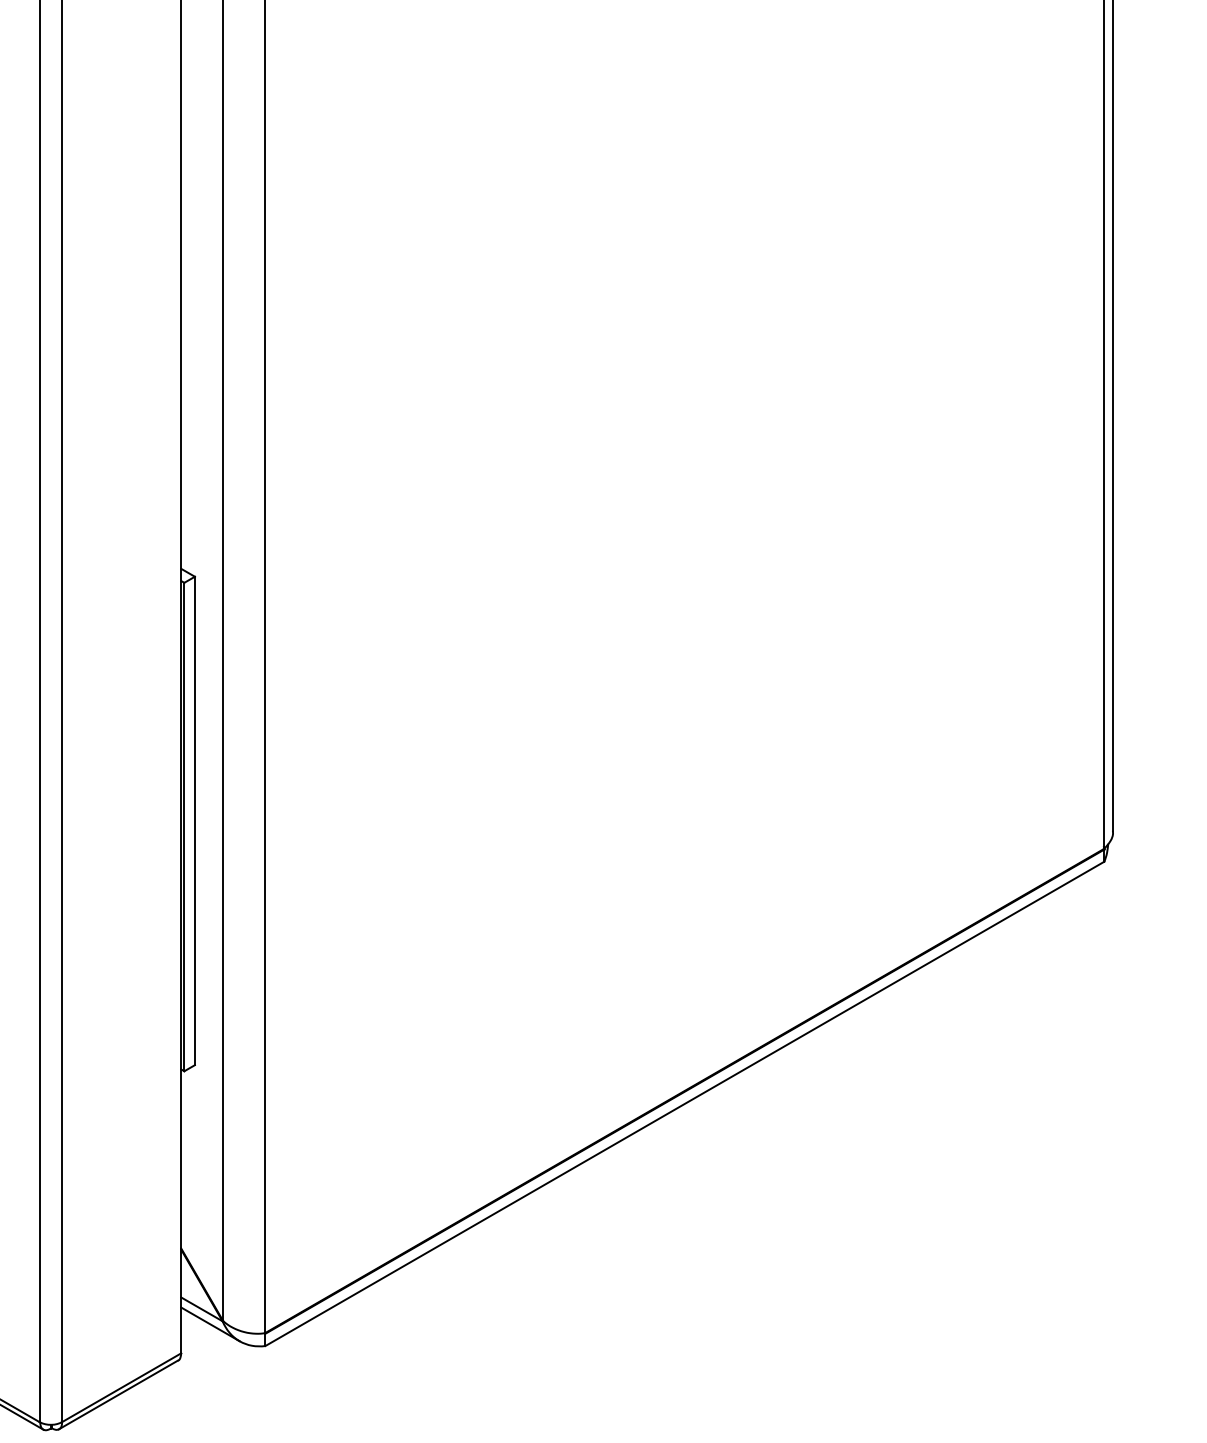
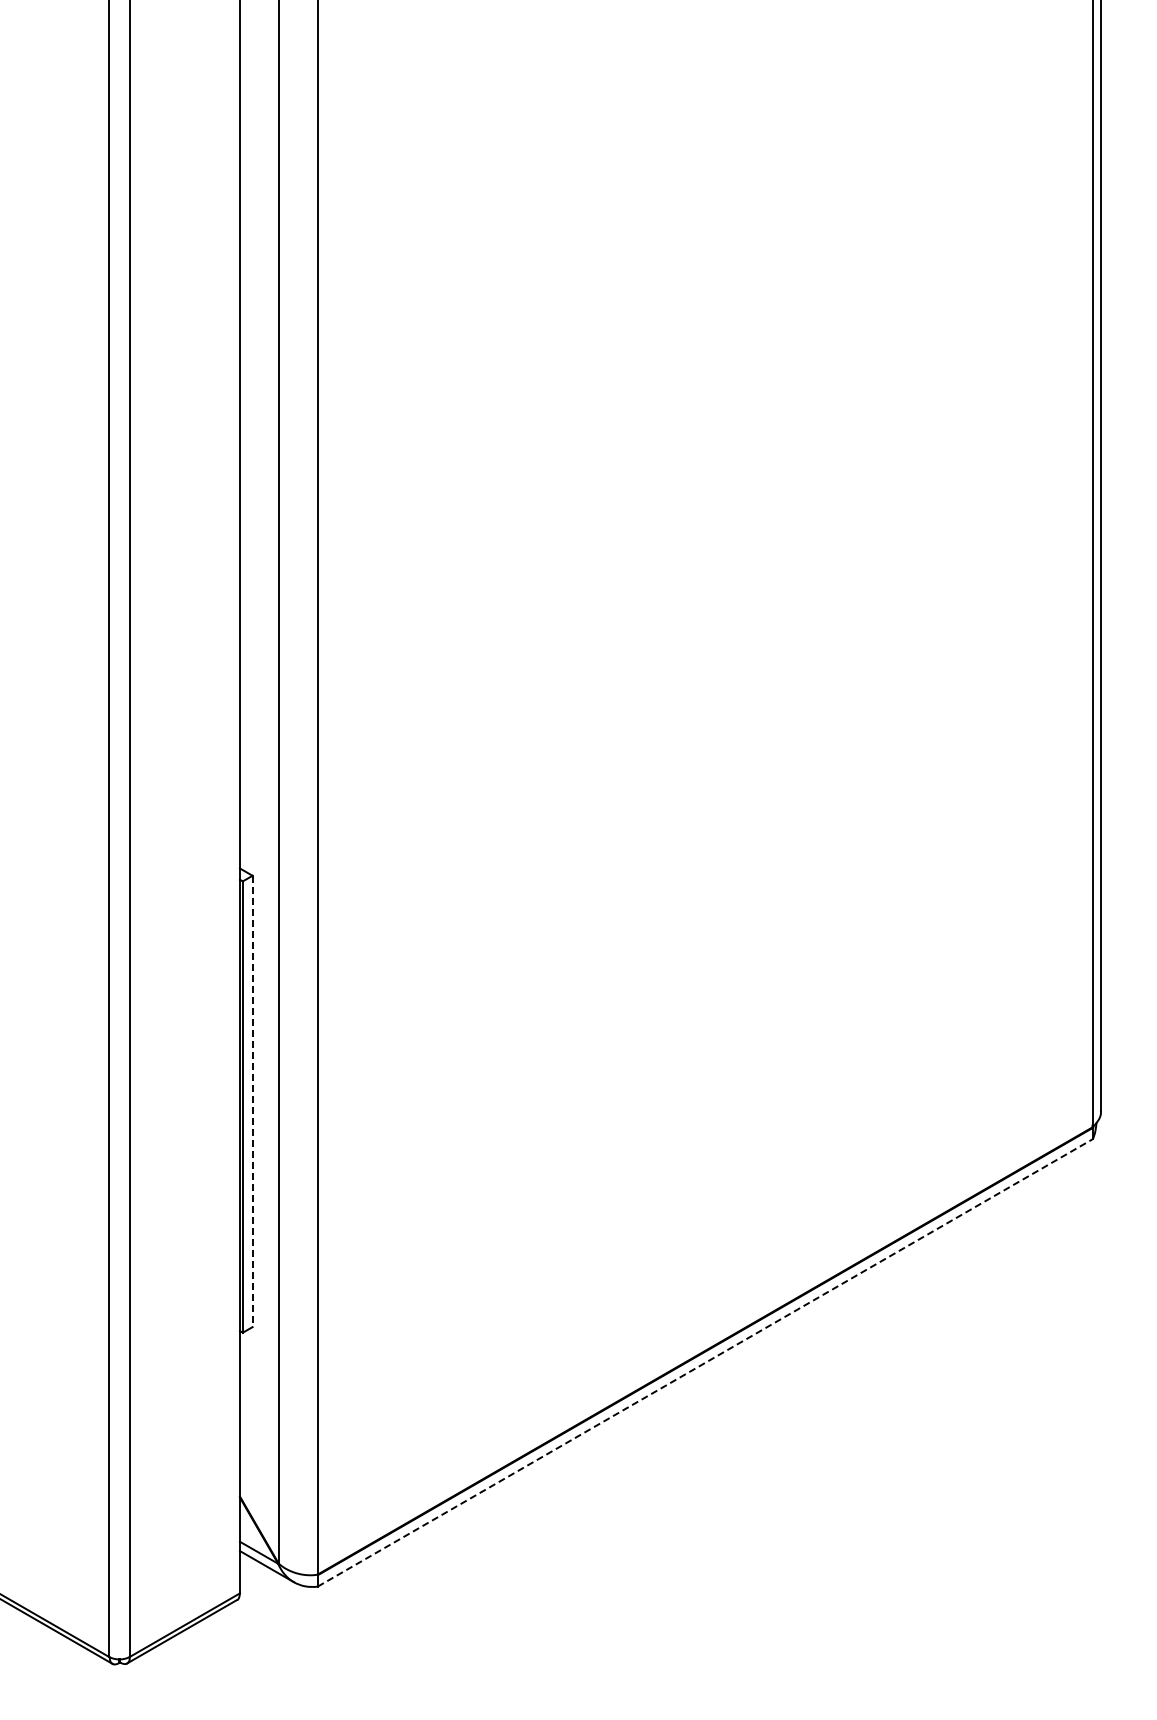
line: (194, 821) -> (252, 1101), solid -> dashed
line: (685, 1103) -> (705, 1362), solid -> dashed

